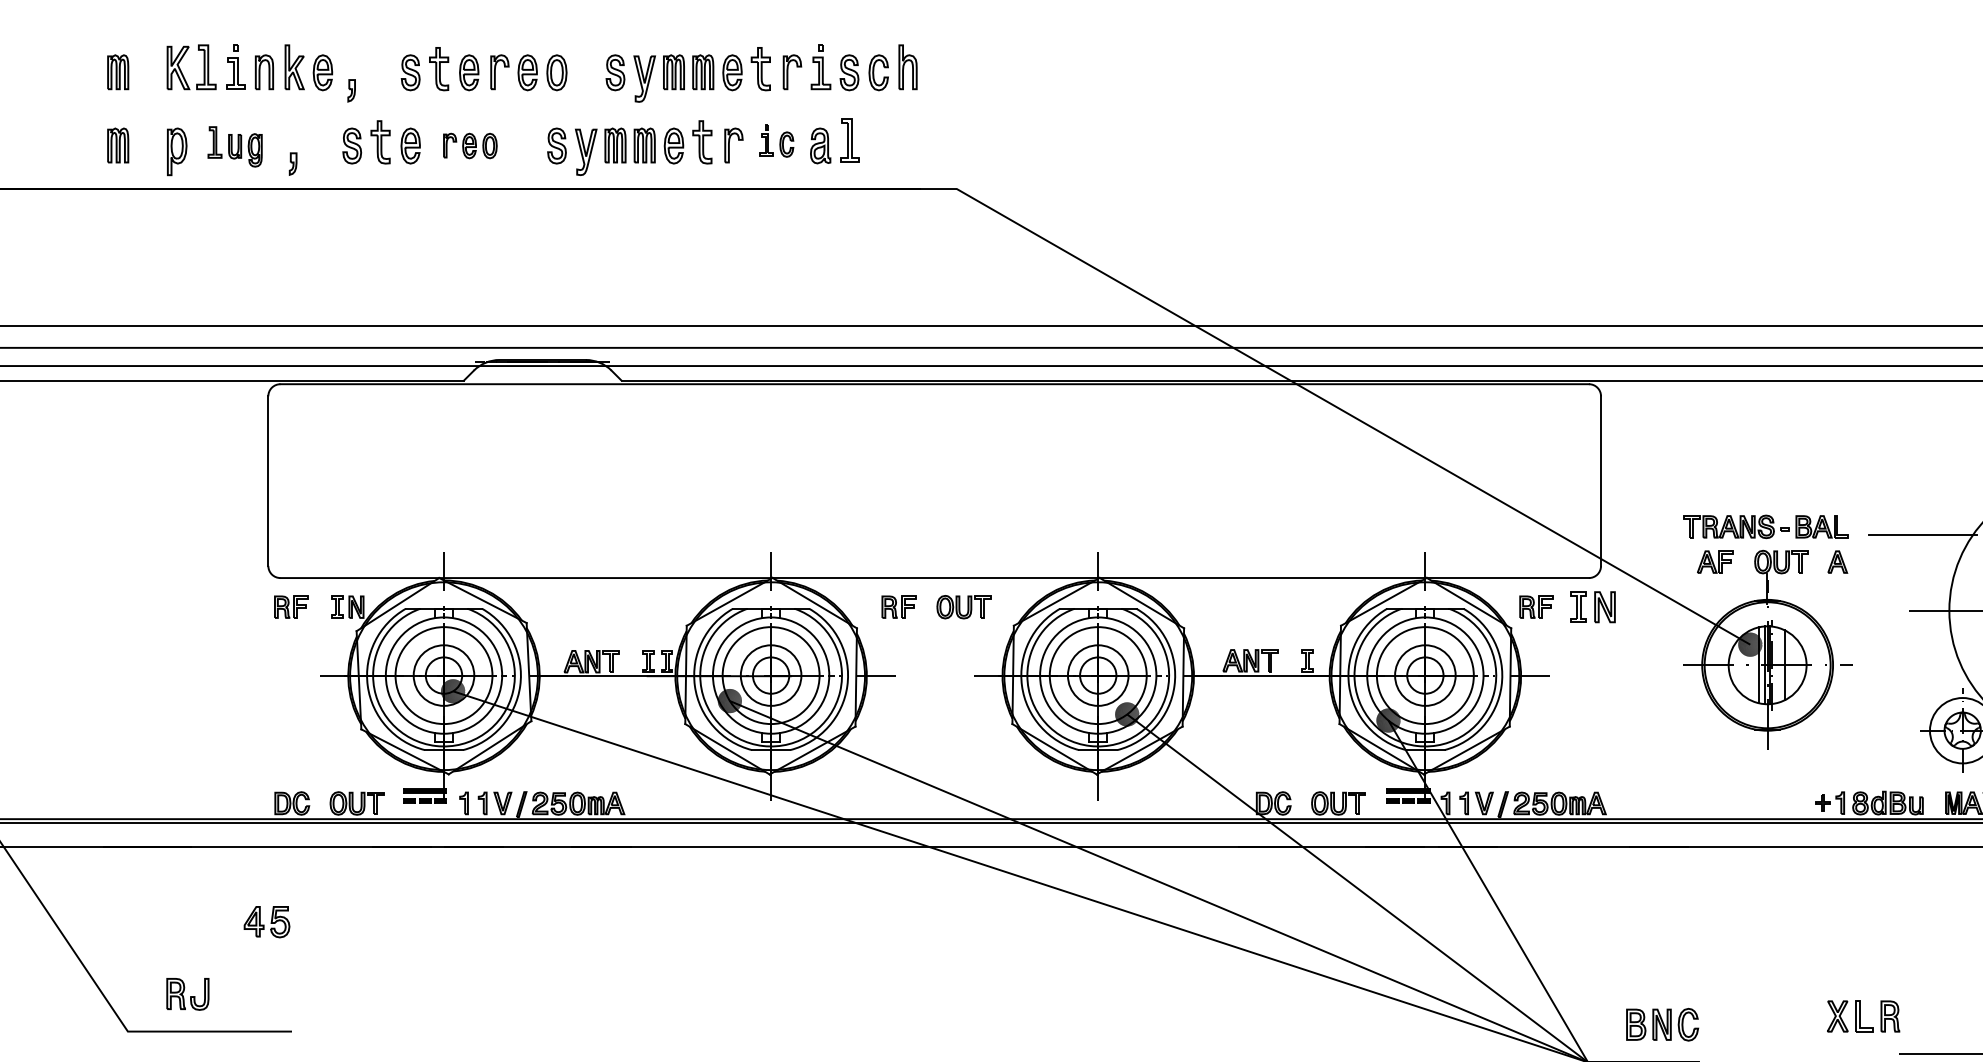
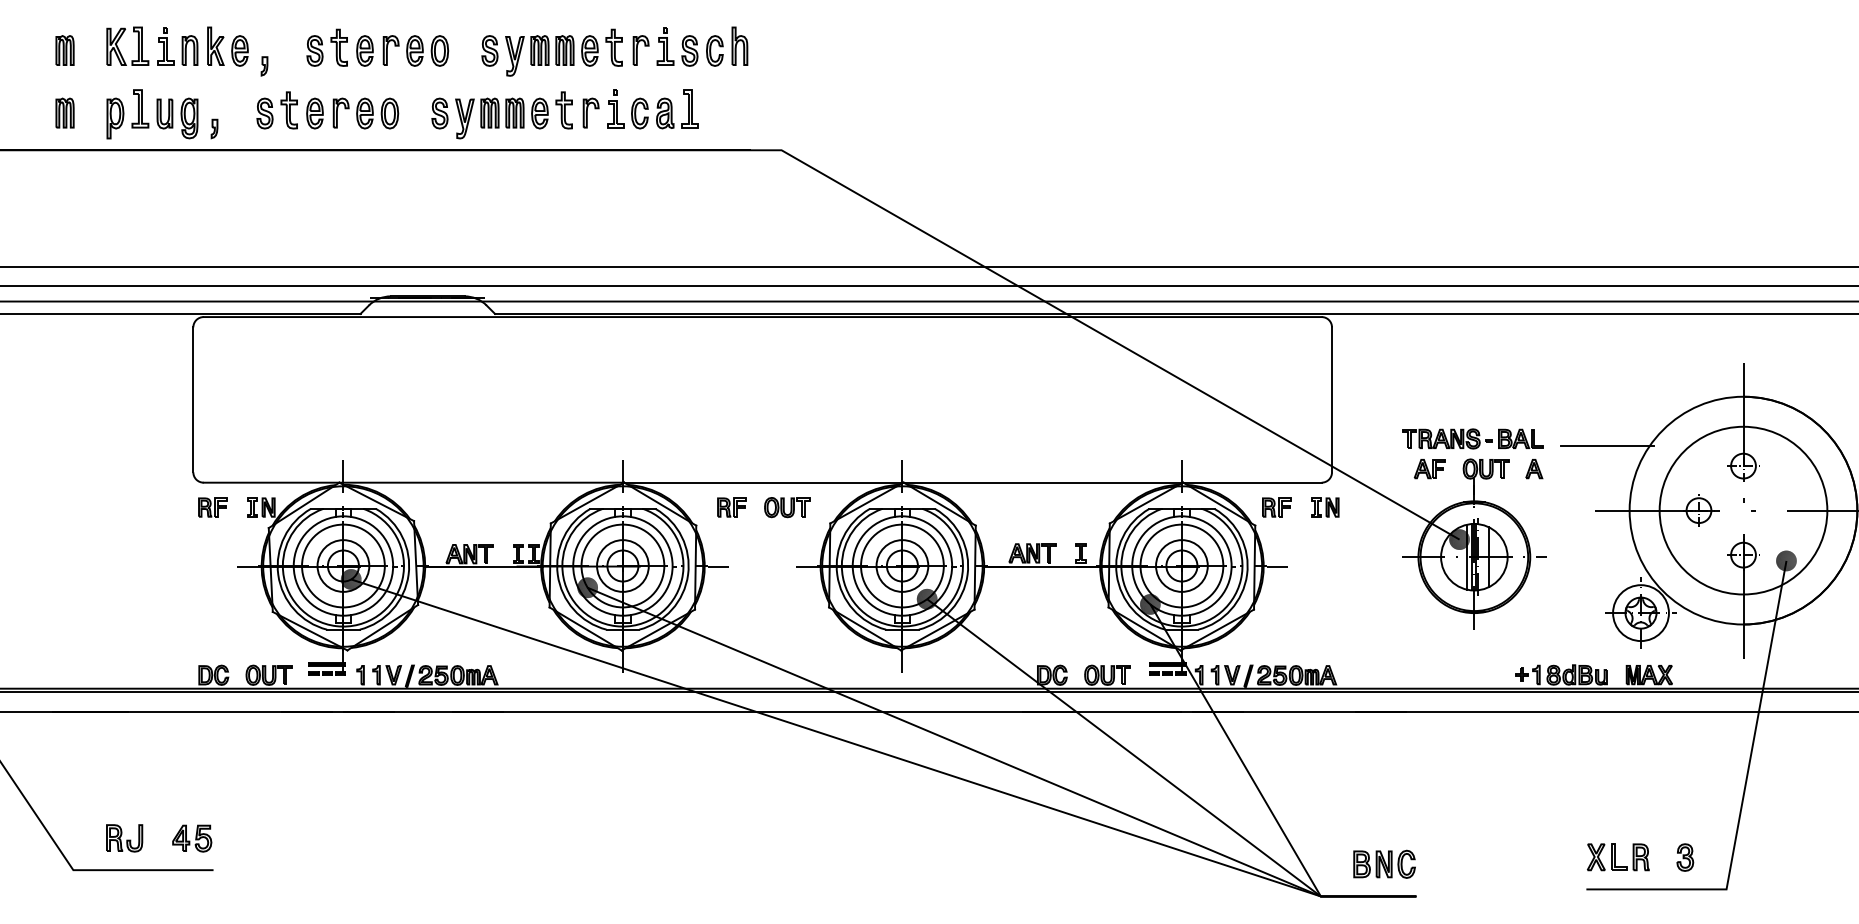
part: (776, 141) -> (627, 109), size x1.43
part: (469, 145) -> (365, 113), size x1.43
part: (234, 147) -> (164, 114), size x1.43
part: (1593, 607) -> (1325, 507), size x0.71
part: (267, 921) -> (192, 838), moved
part: (1863, 1016) -> (1618, 857), moved

